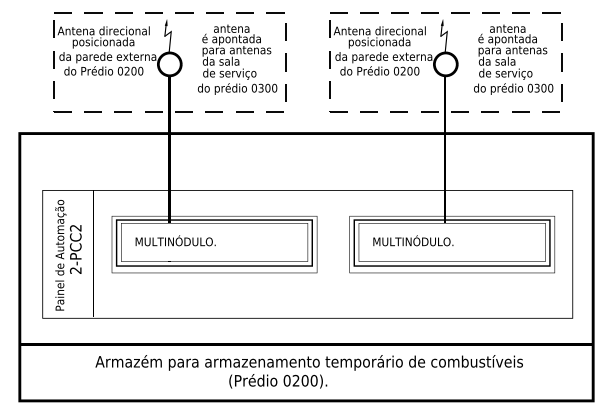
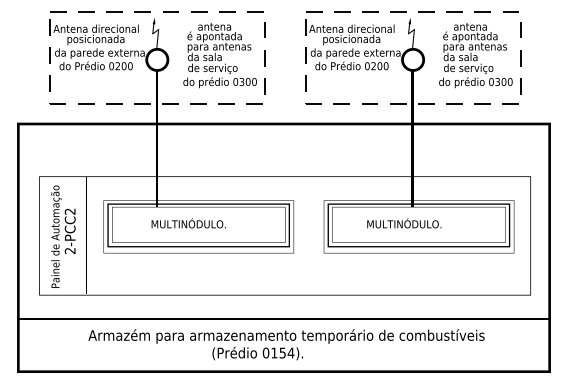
text: (175, 240) -> (188, 223), moved
text: (413, 240) -> (404, 223), moved
text: (304, 380) -> (282, 352), 0200). -> 0154).

